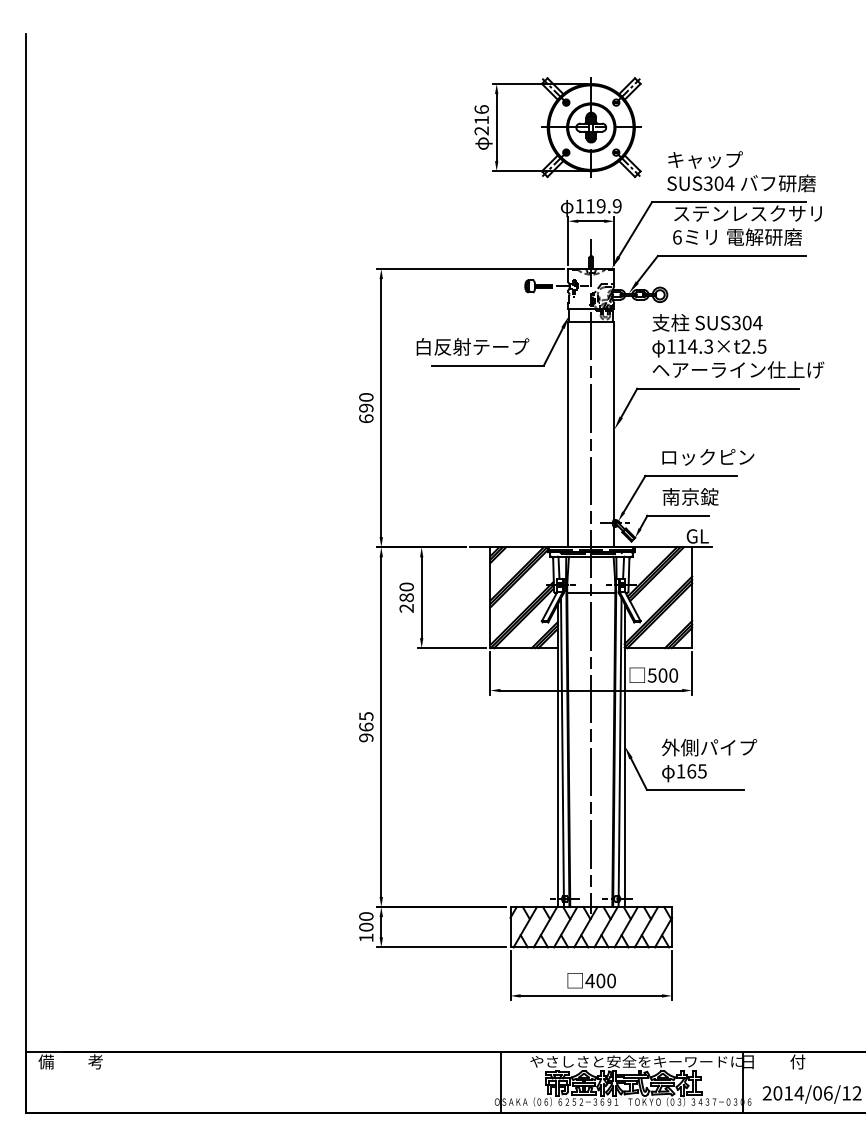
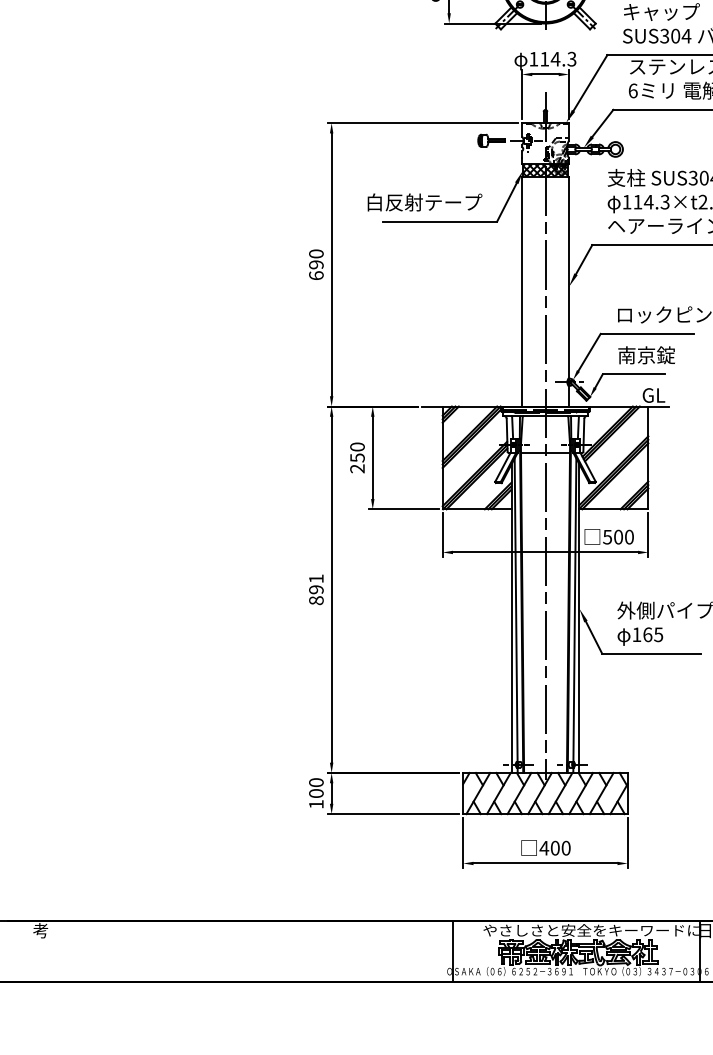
text: (608, 206) -> (563, 59), 119.9 -> 114.3
hatch: (591, 315) -> (545, 170), added
text: (406, 597) -> (357, 457), 280 -> 250
text: (366, 727) -> (316, 590), 965 -> 891

